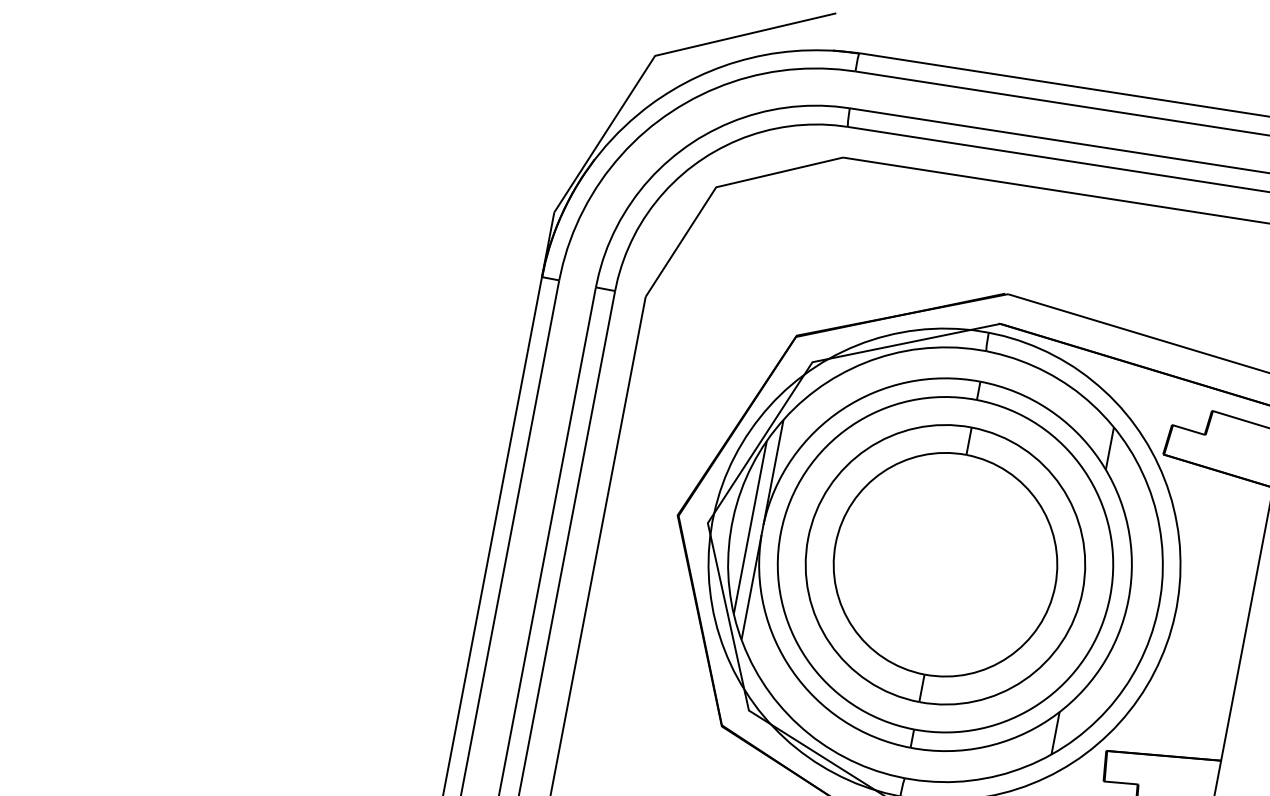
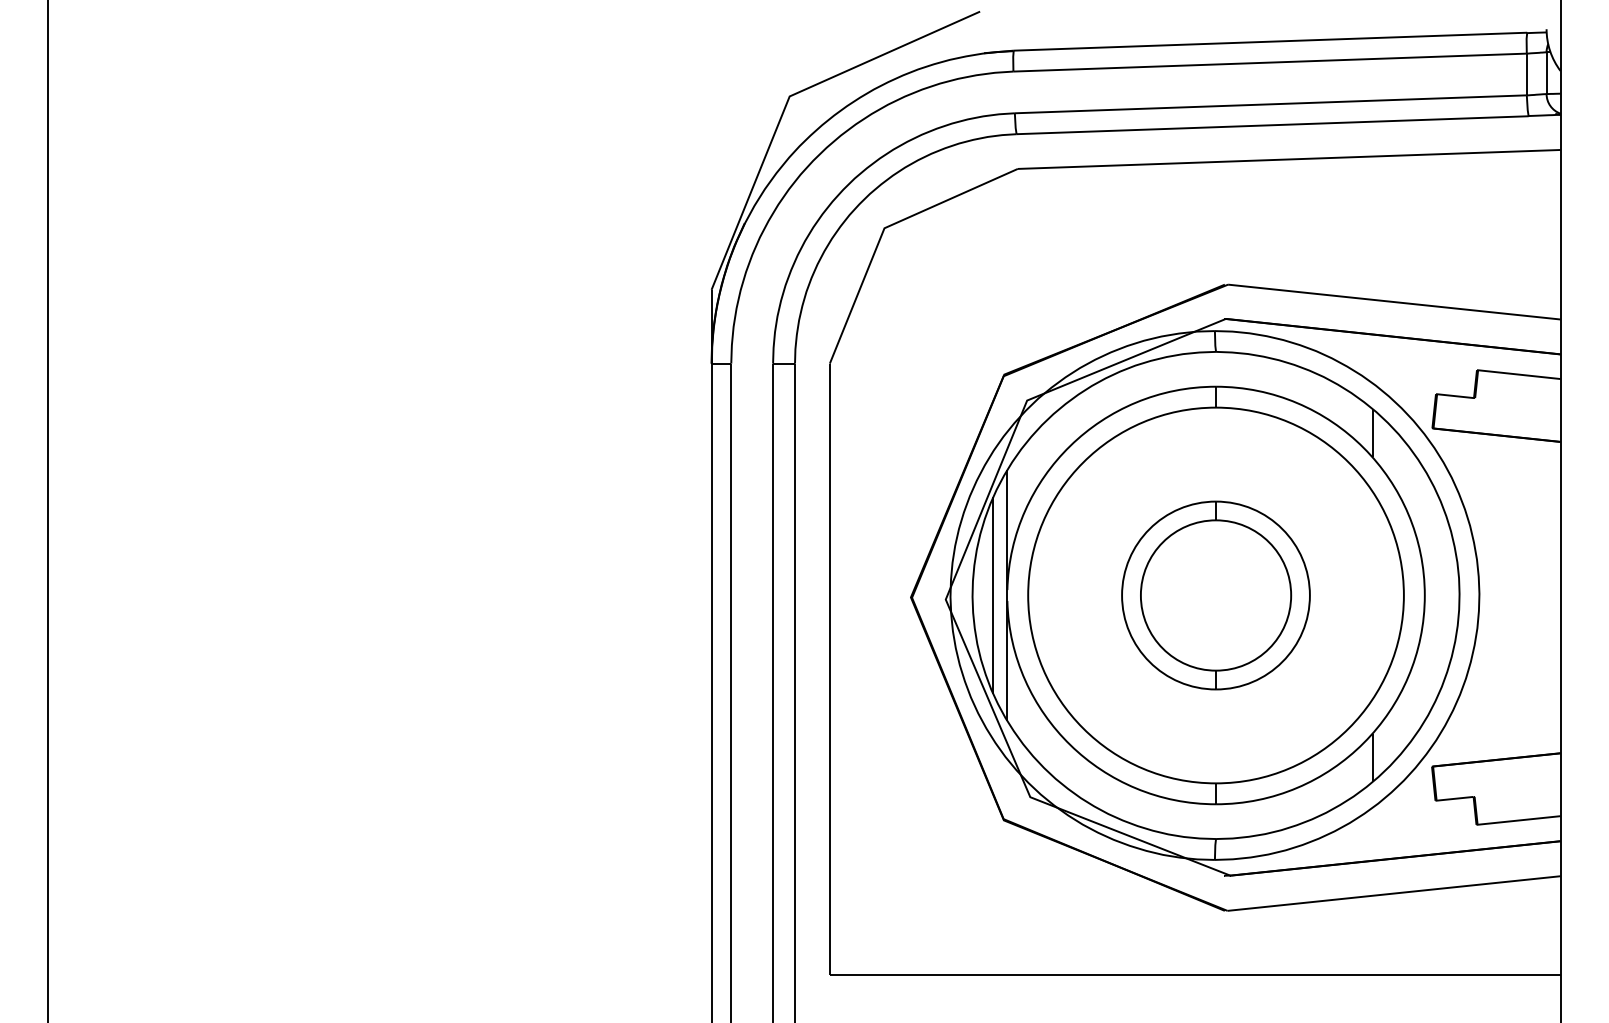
part: (945, 564) -> (1215, 595), size x0.6

